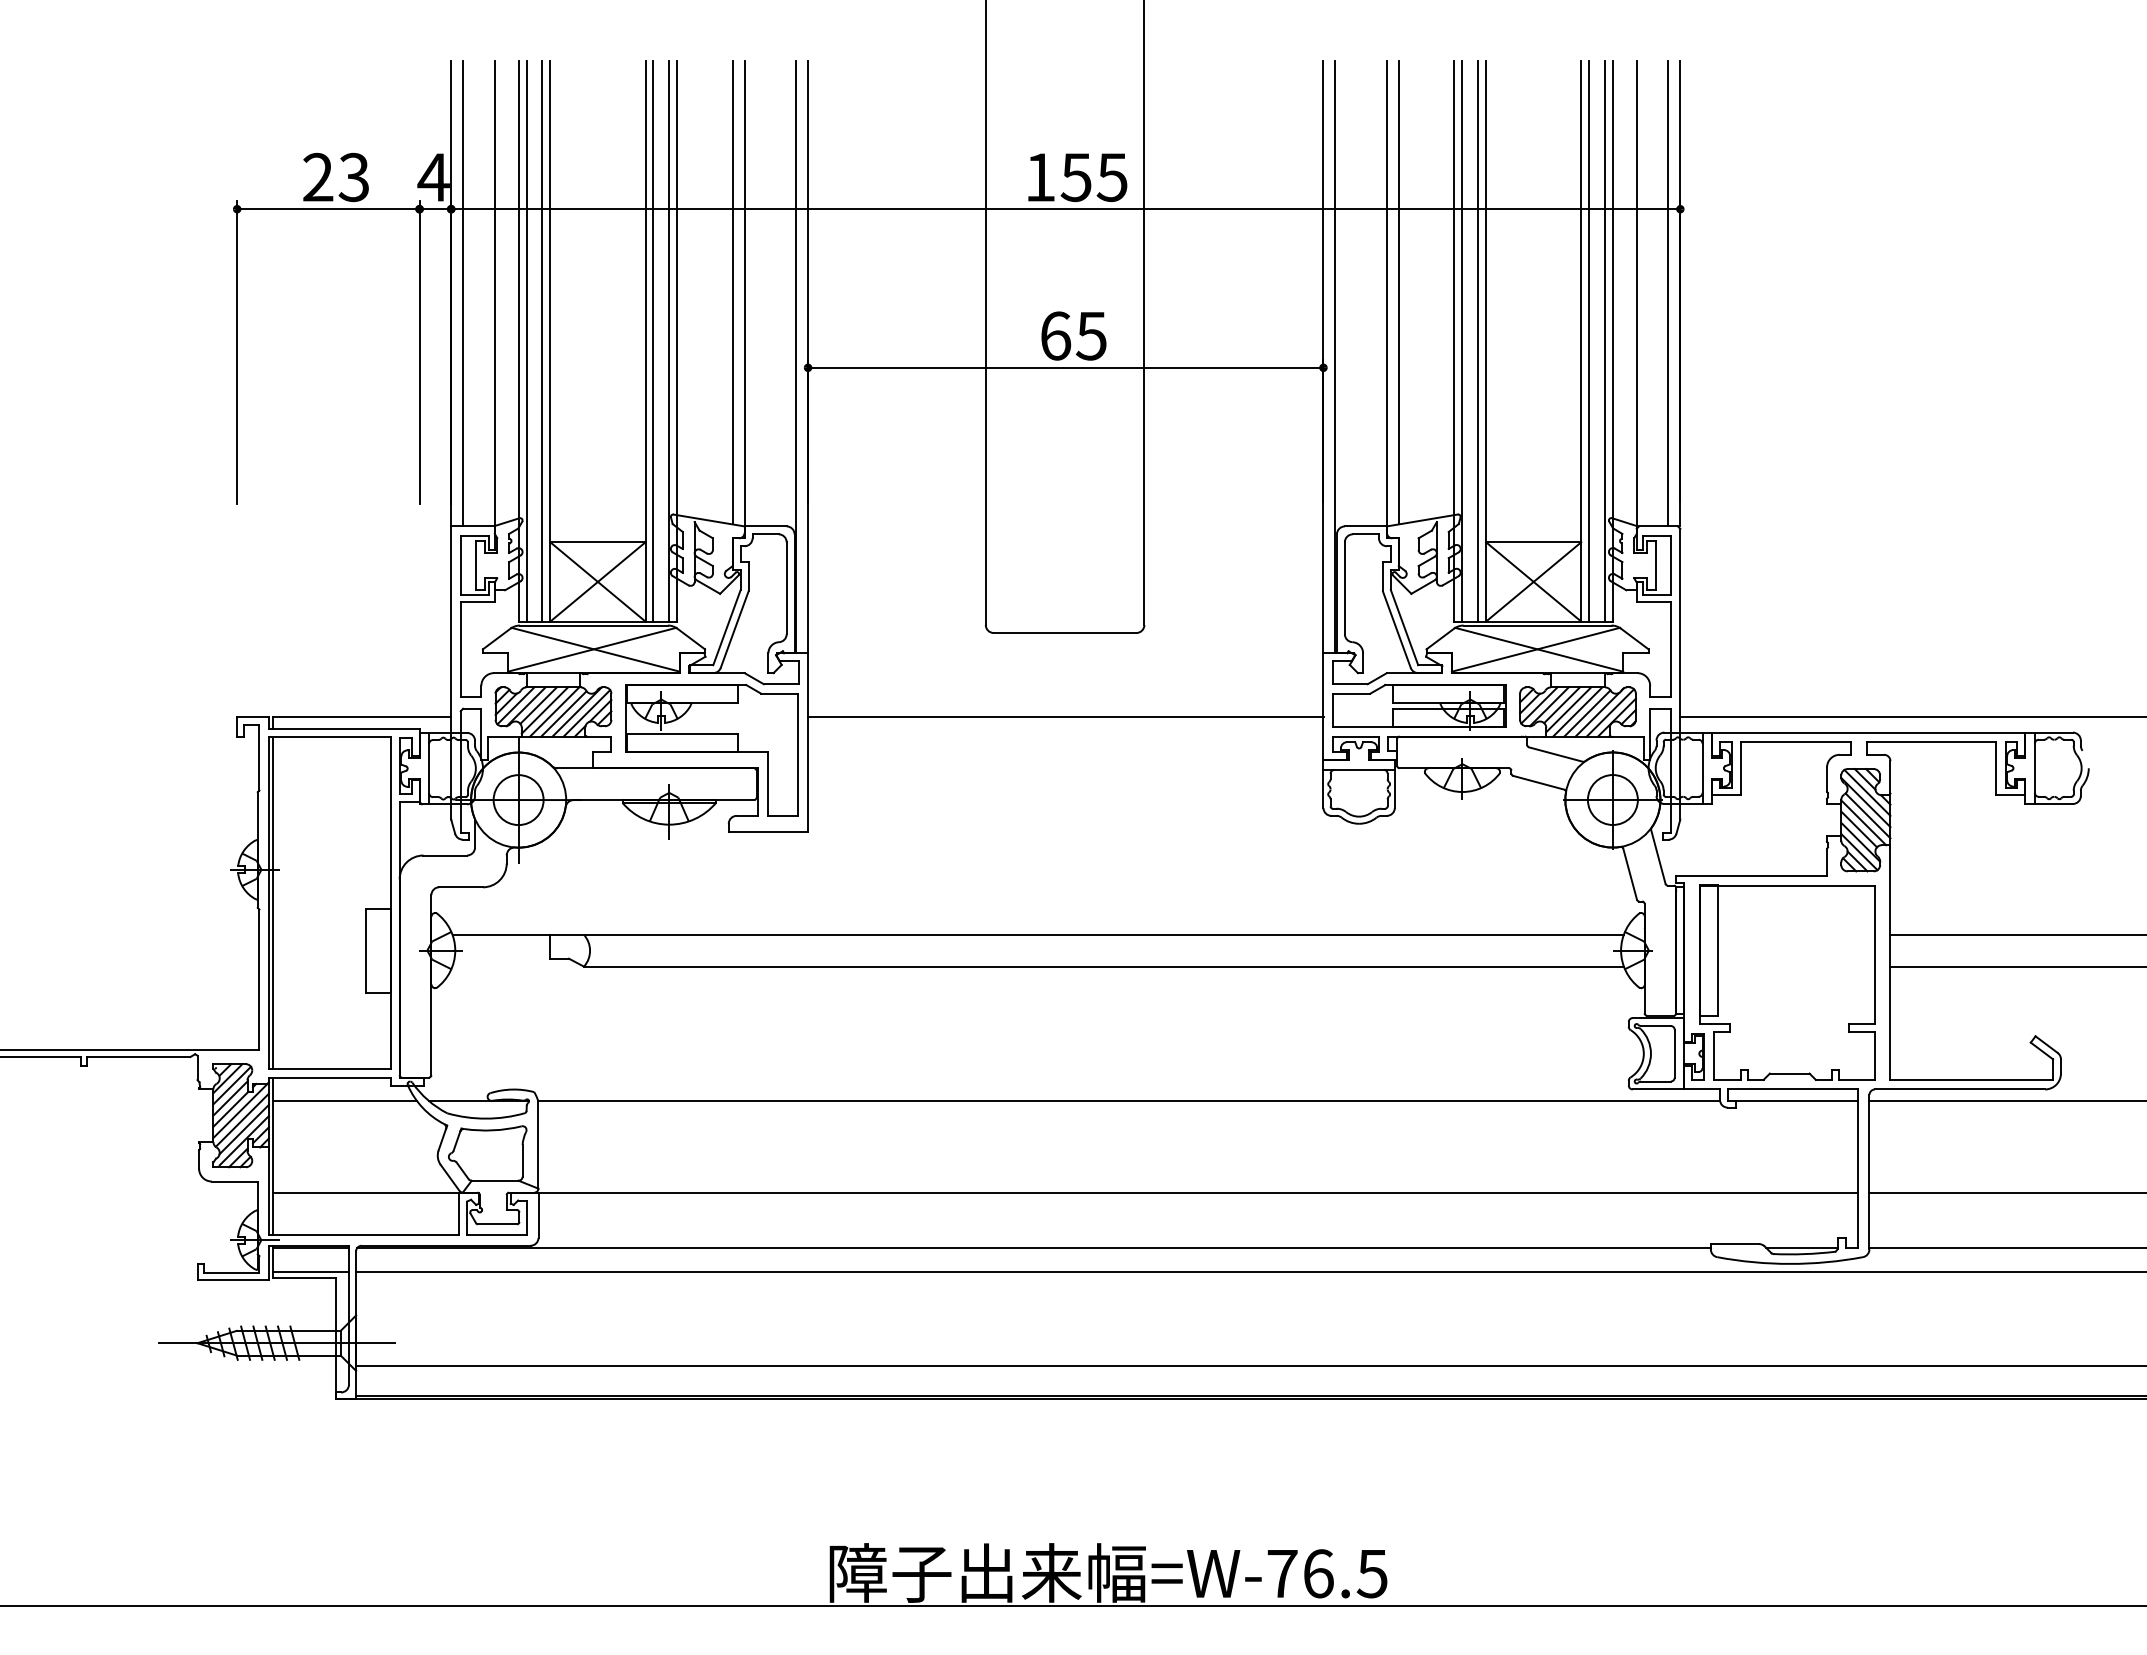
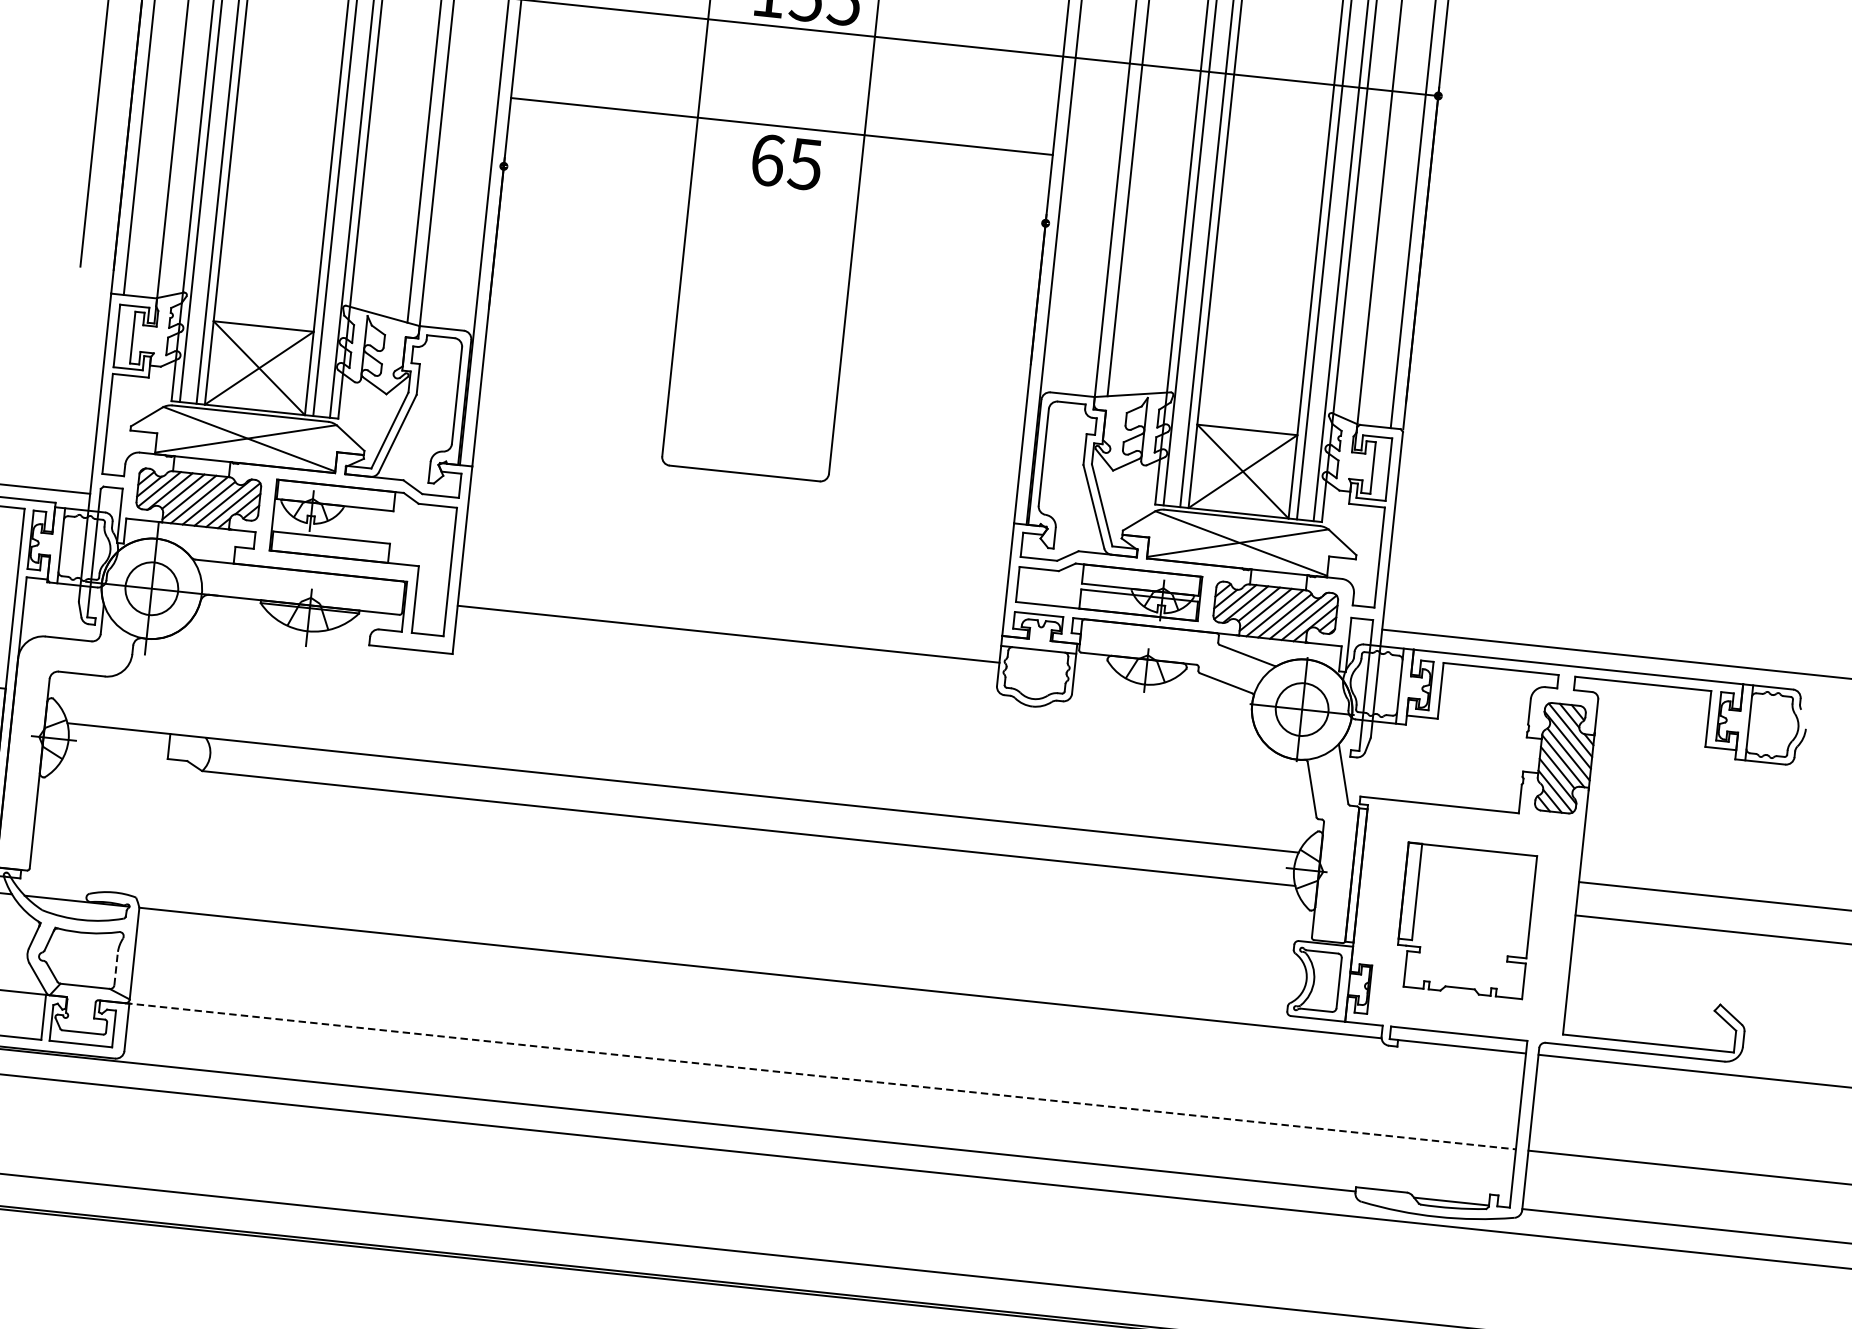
line: (1065, 367) -> (781, 126), moved
line: (1065, 716) -> (728, 633), moved
part: (1787, 982) -> (1465, 920), size x0.7
line: (522, 1160) -> (116, 968), solid -> dashed
line: (1196, 1192) -> (821, 1076), solid -> dashed

